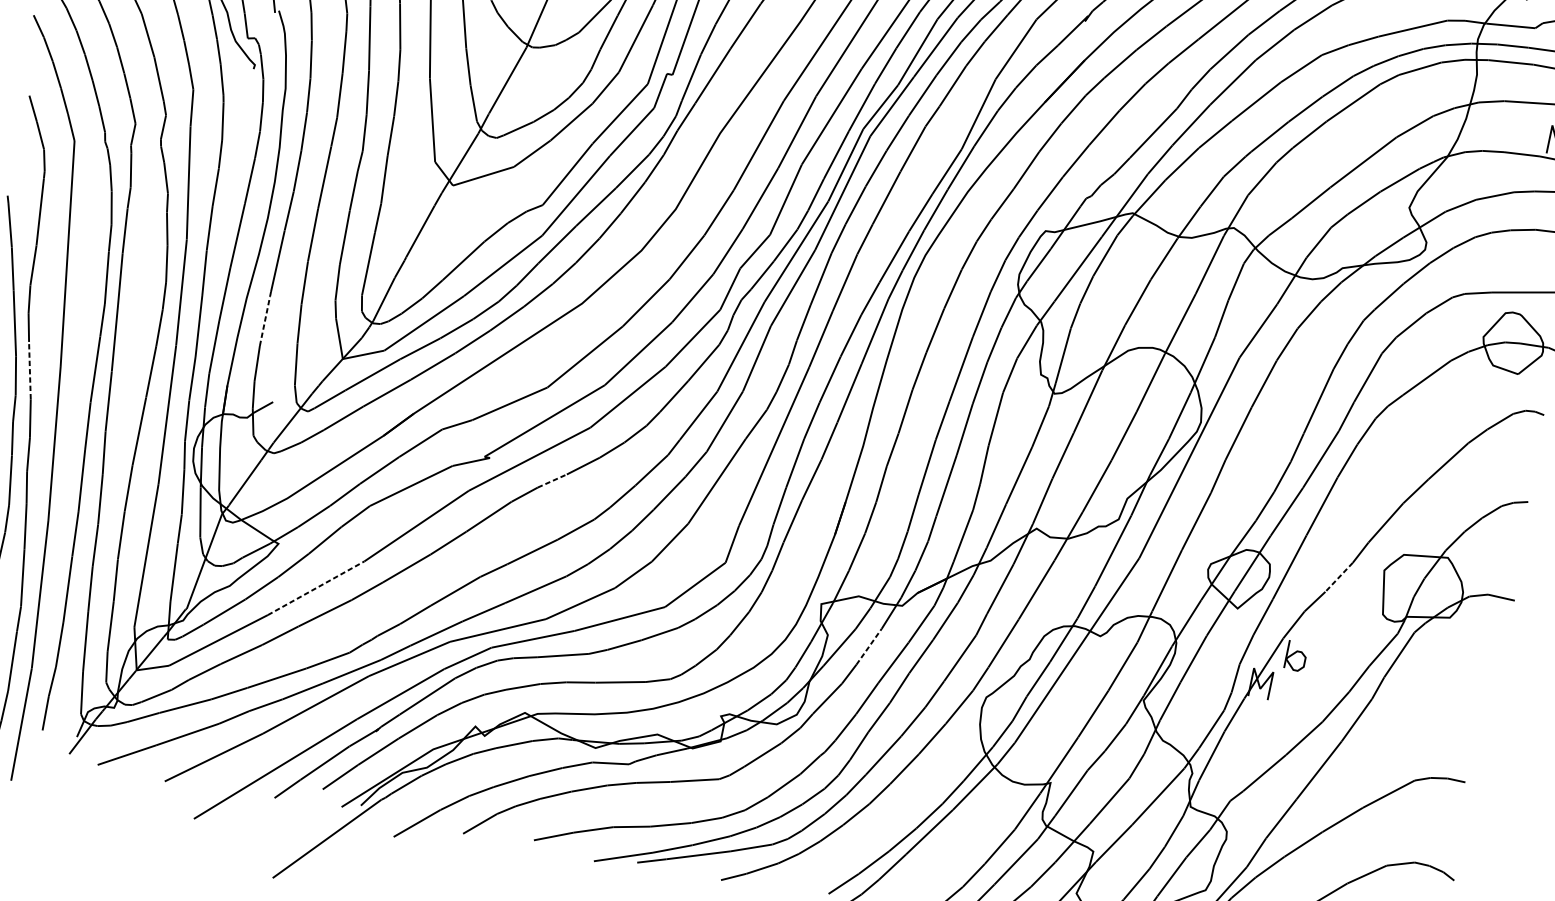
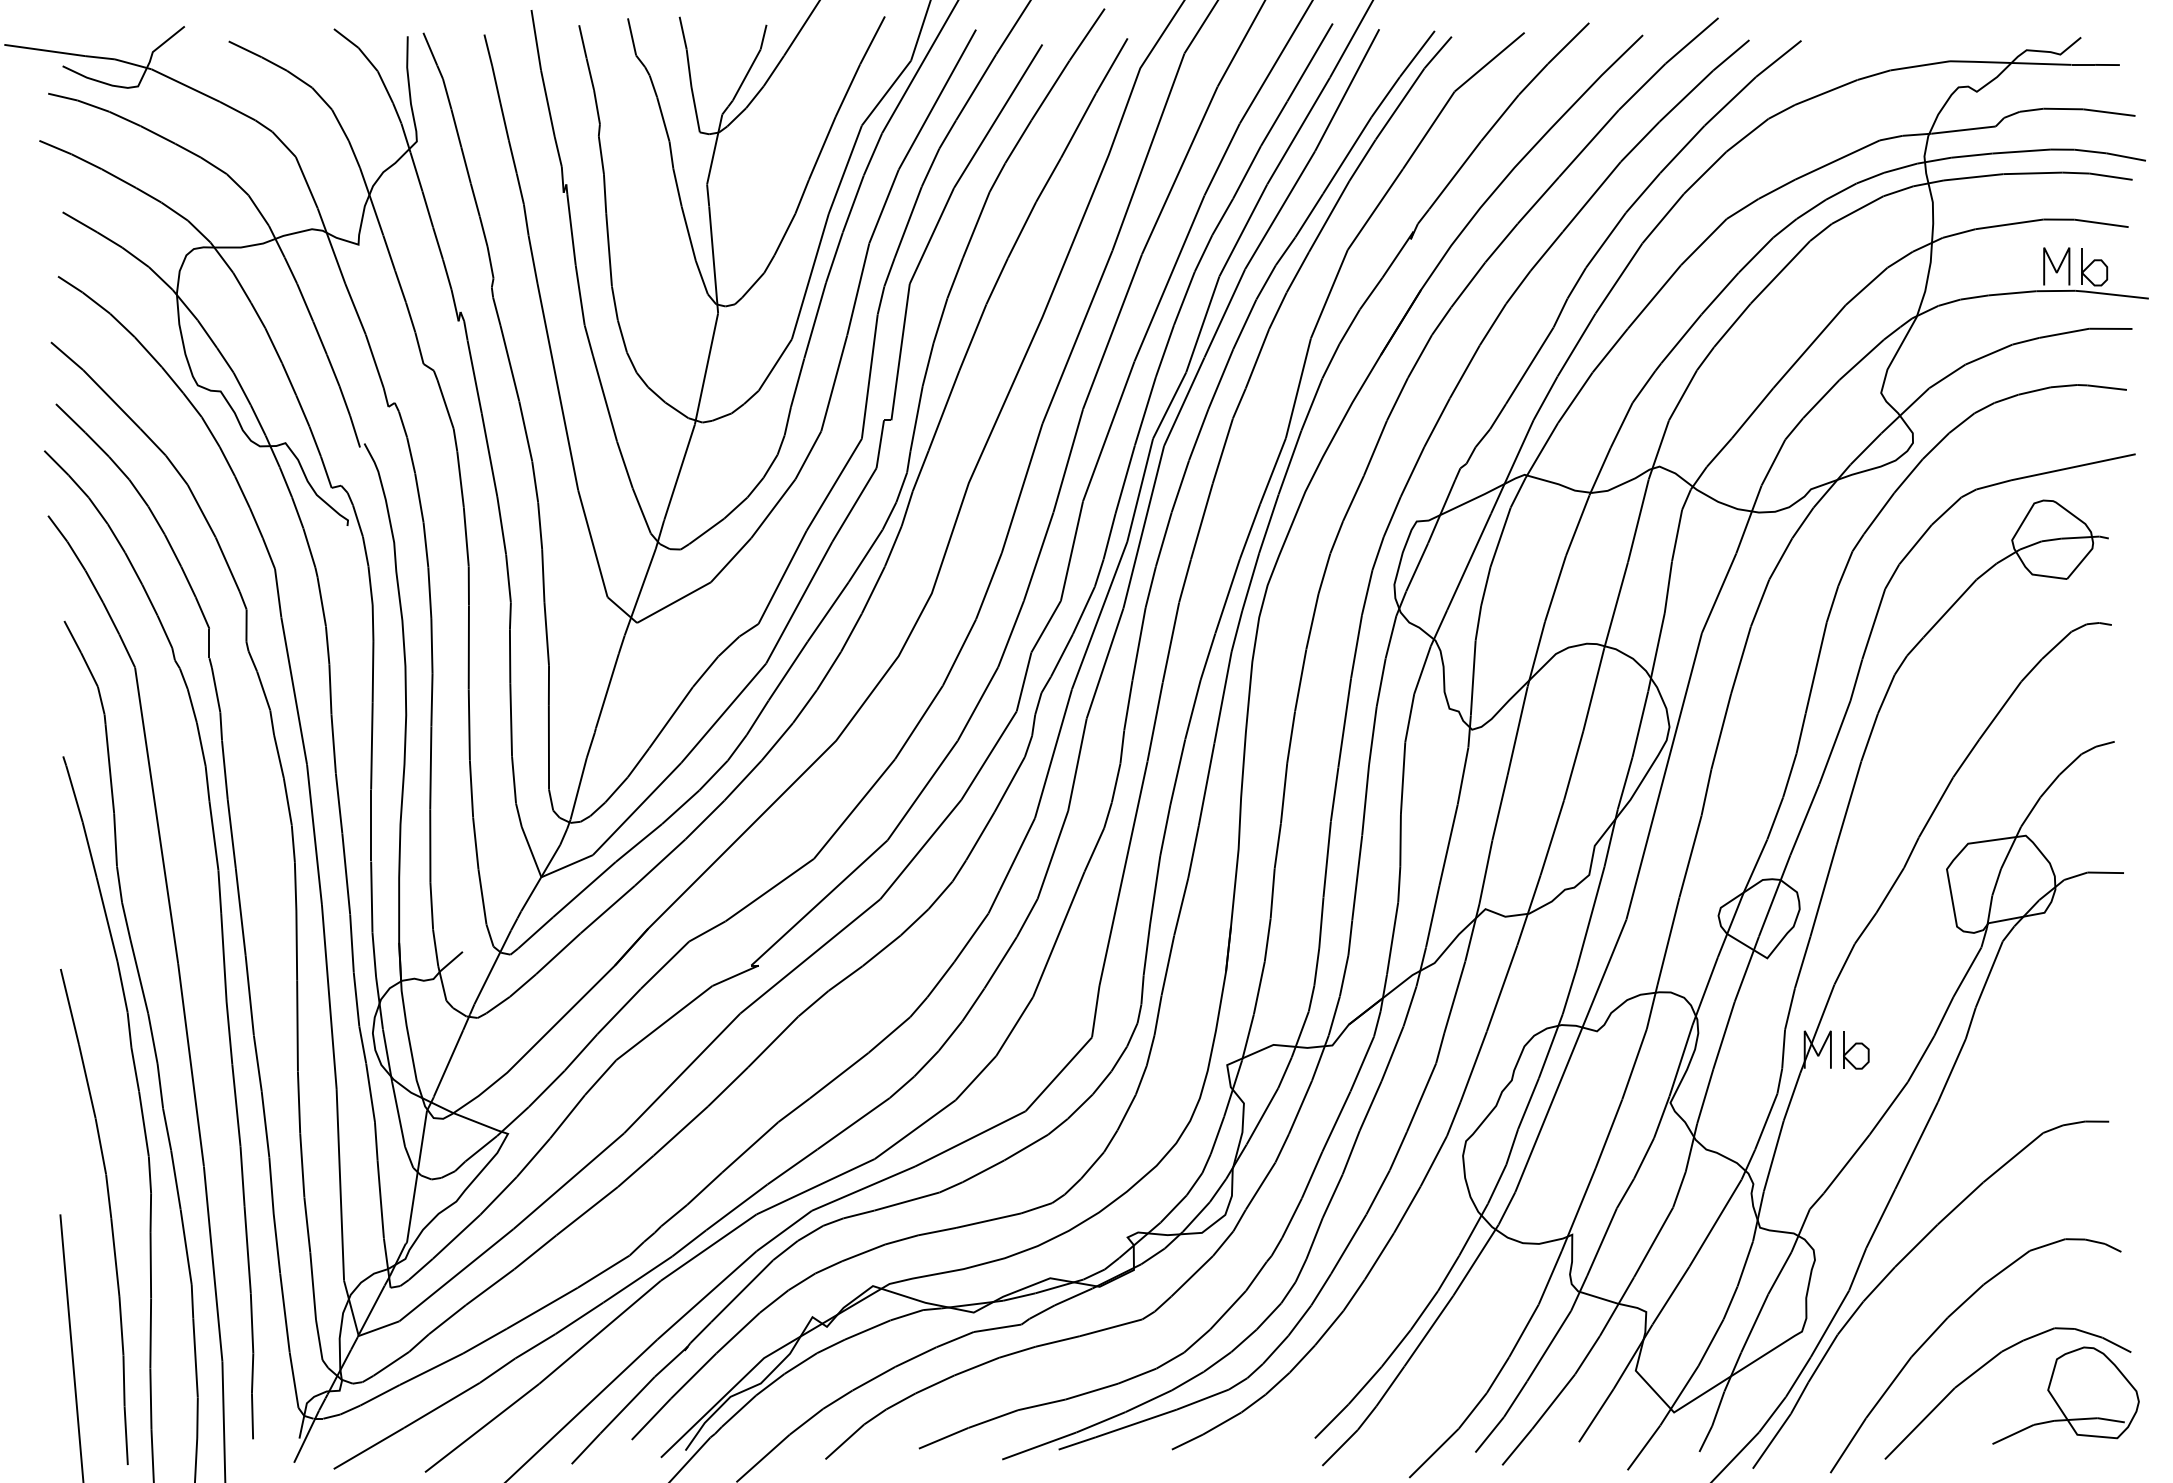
line: (265, 318) -> (430, 845), dashed -> solid
line: (30, 370) -> (139, 976), dashed -> solid
line: (552, 480) -> (845, 978), dashed -> solid
line: (1338, 577) -> (1889, 890), dashed -> solid
line: (316, 587) -> (569, 1180), dashed -> solid
line: (869, 646) -> (1300, 1106), dashed -> solid
part: (1296, 656) -> (1856, 1050), moved

